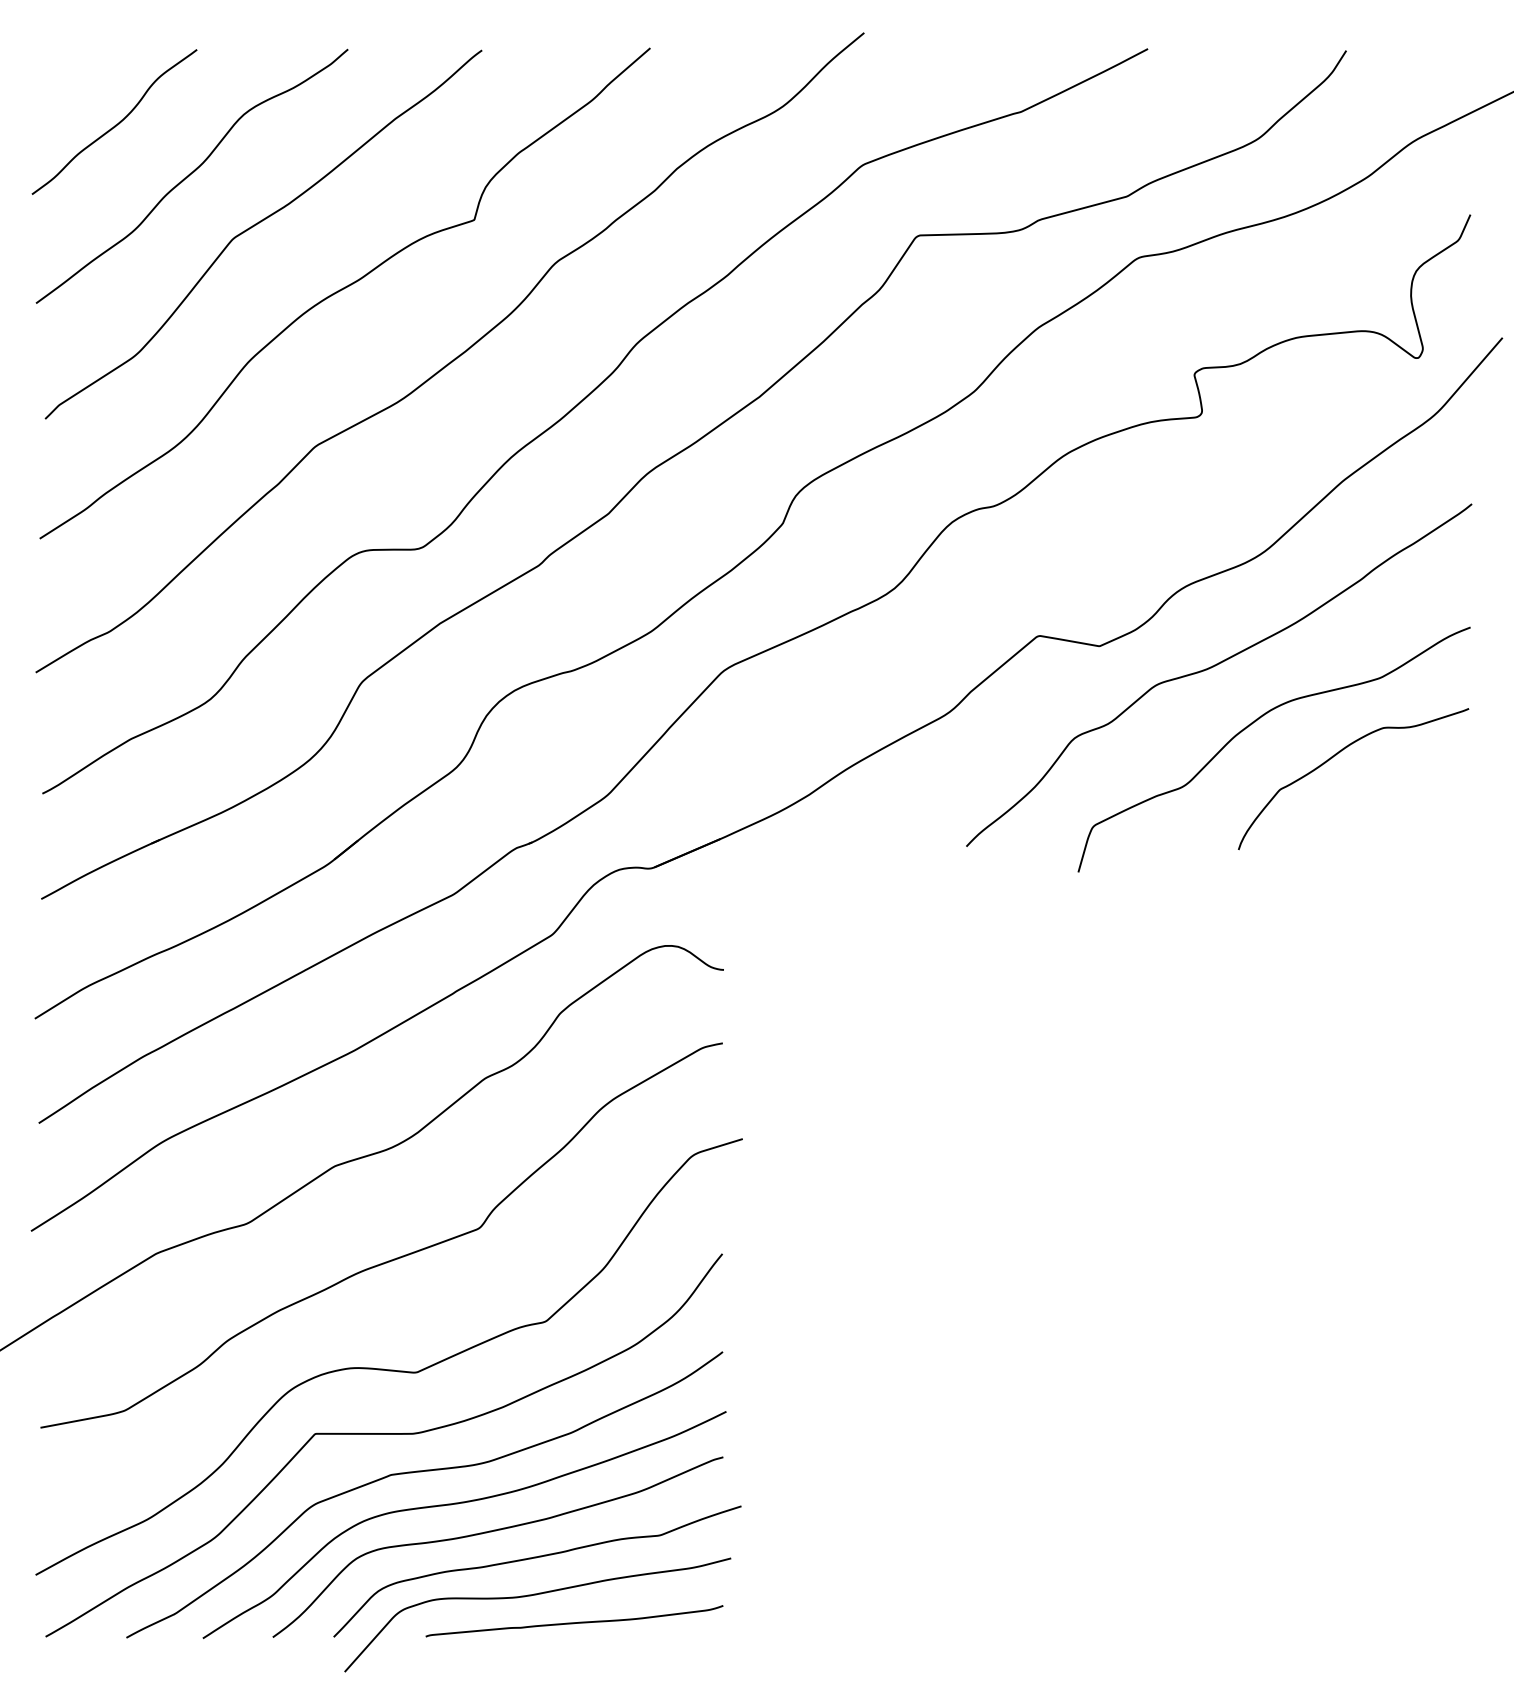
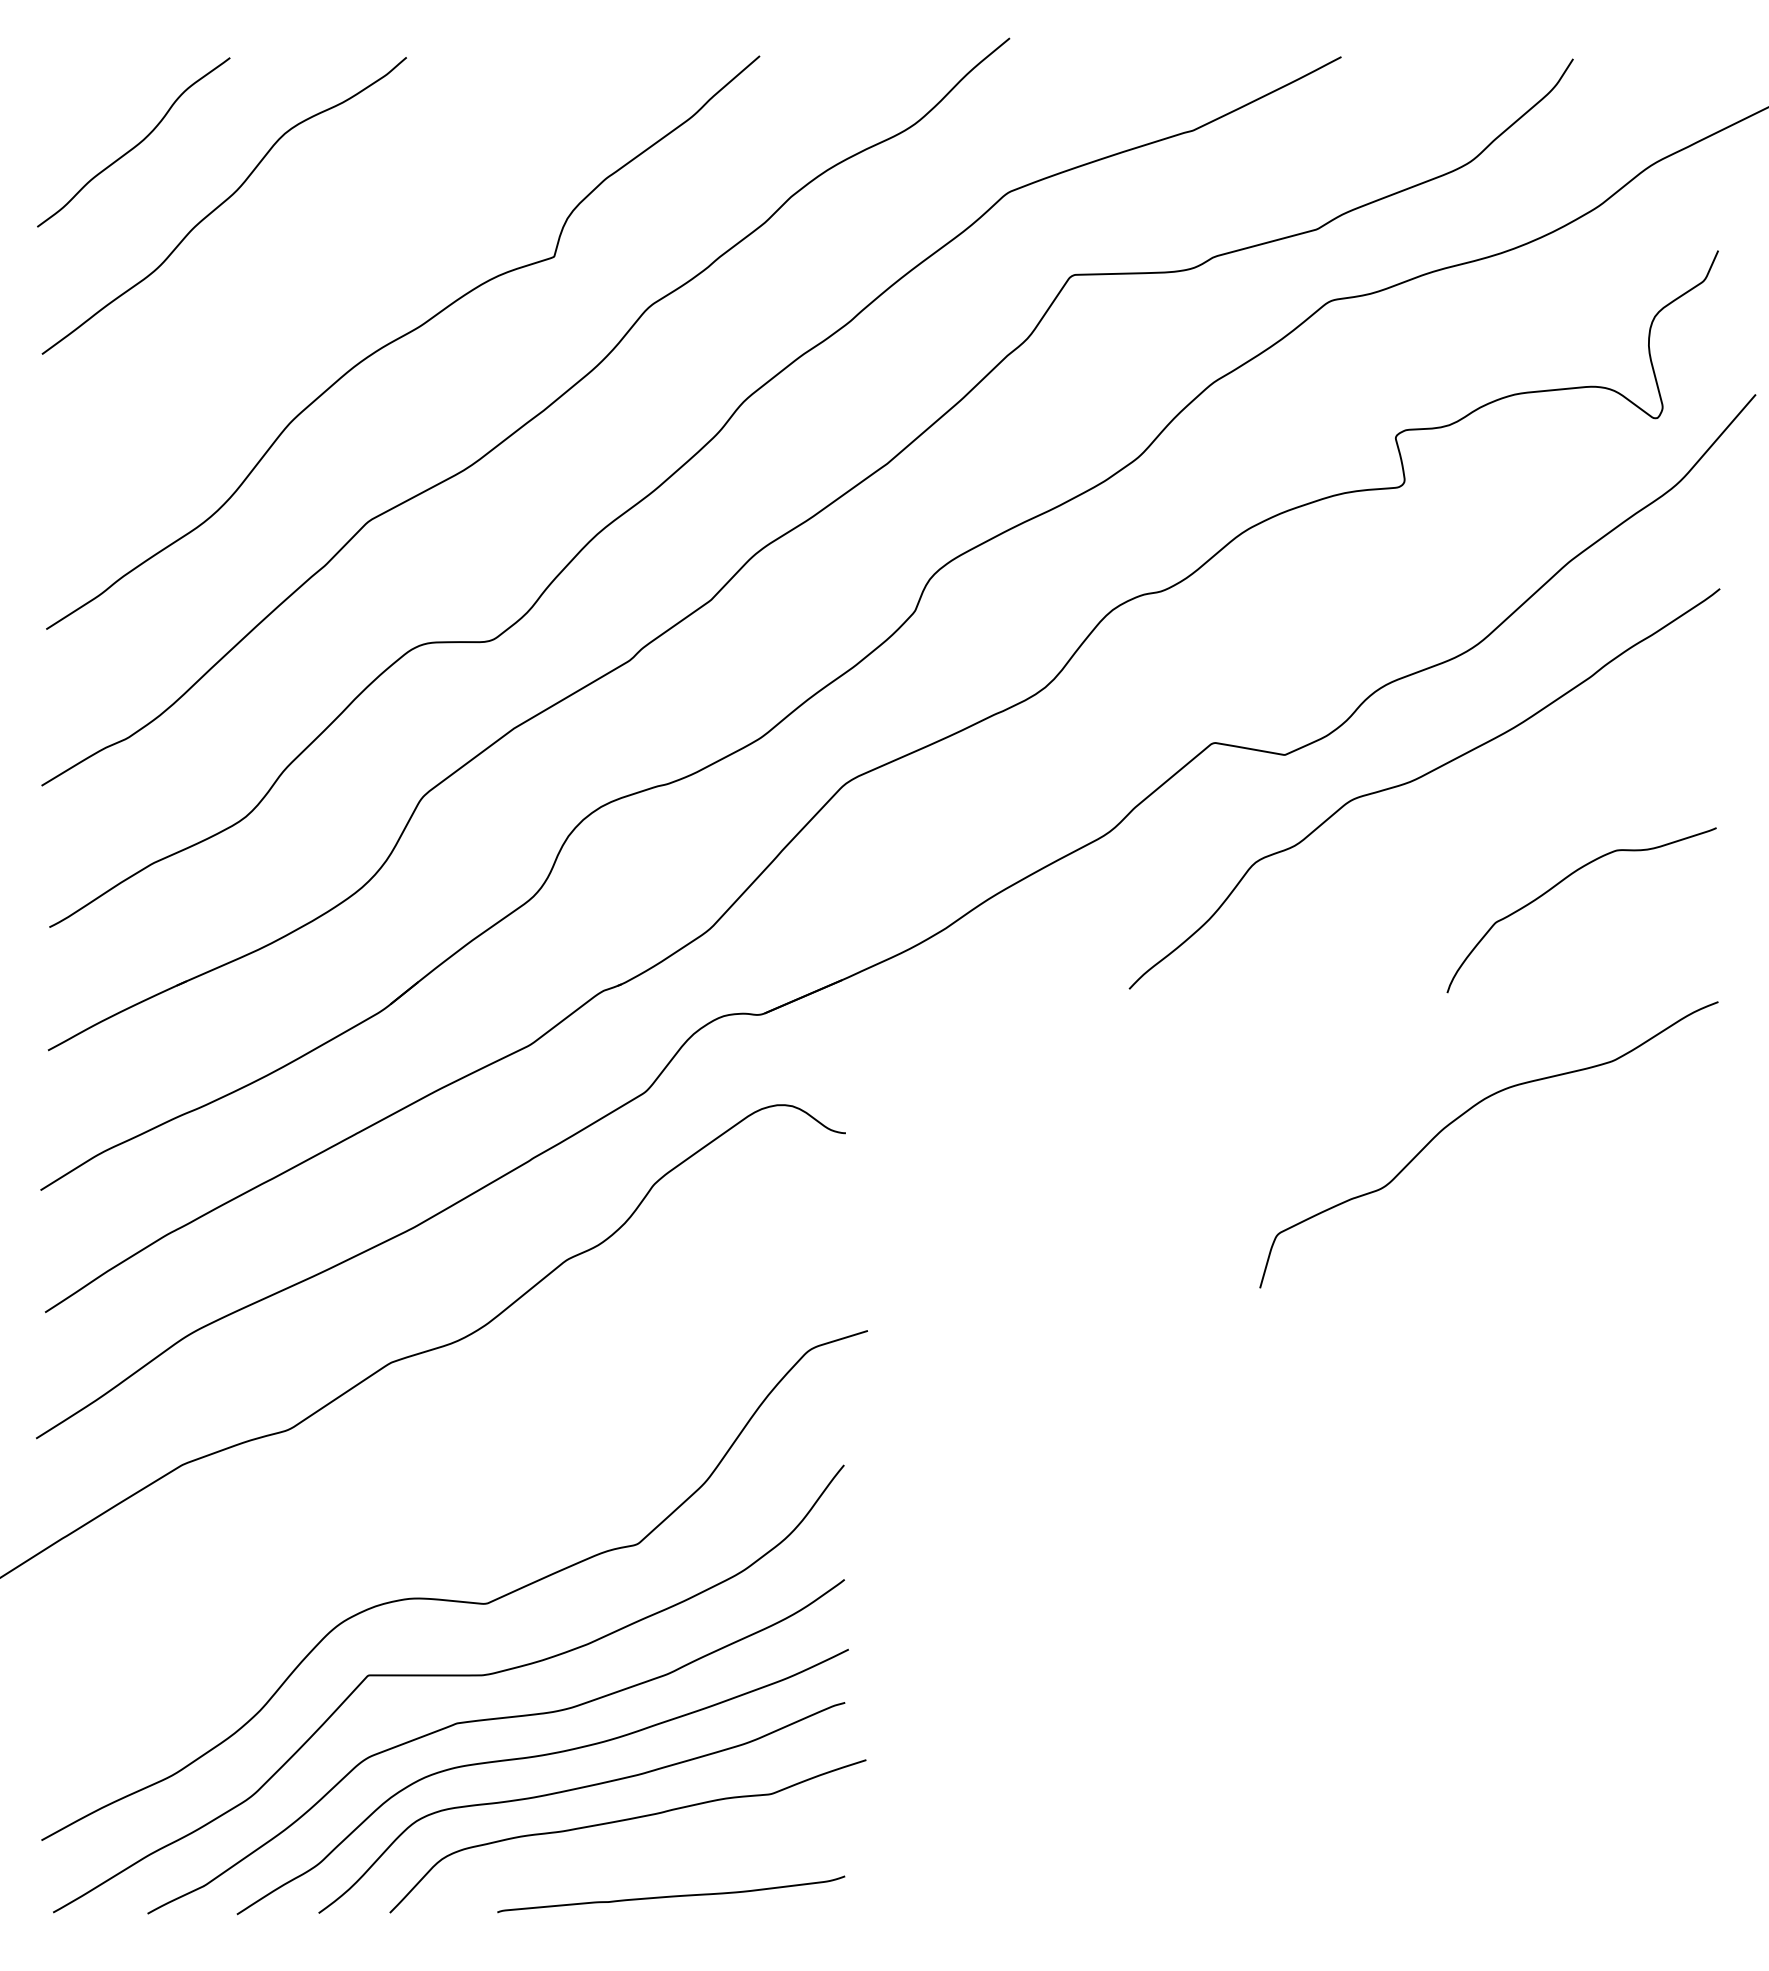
curve: (257, 224) -> (300, 262), removed
curve: (1253, 723) -> (1464, 1114), moved
curve: (389, 1260) -> (455, 1472), removed
curve: (534, 1595) -> (624, 1864), removed

